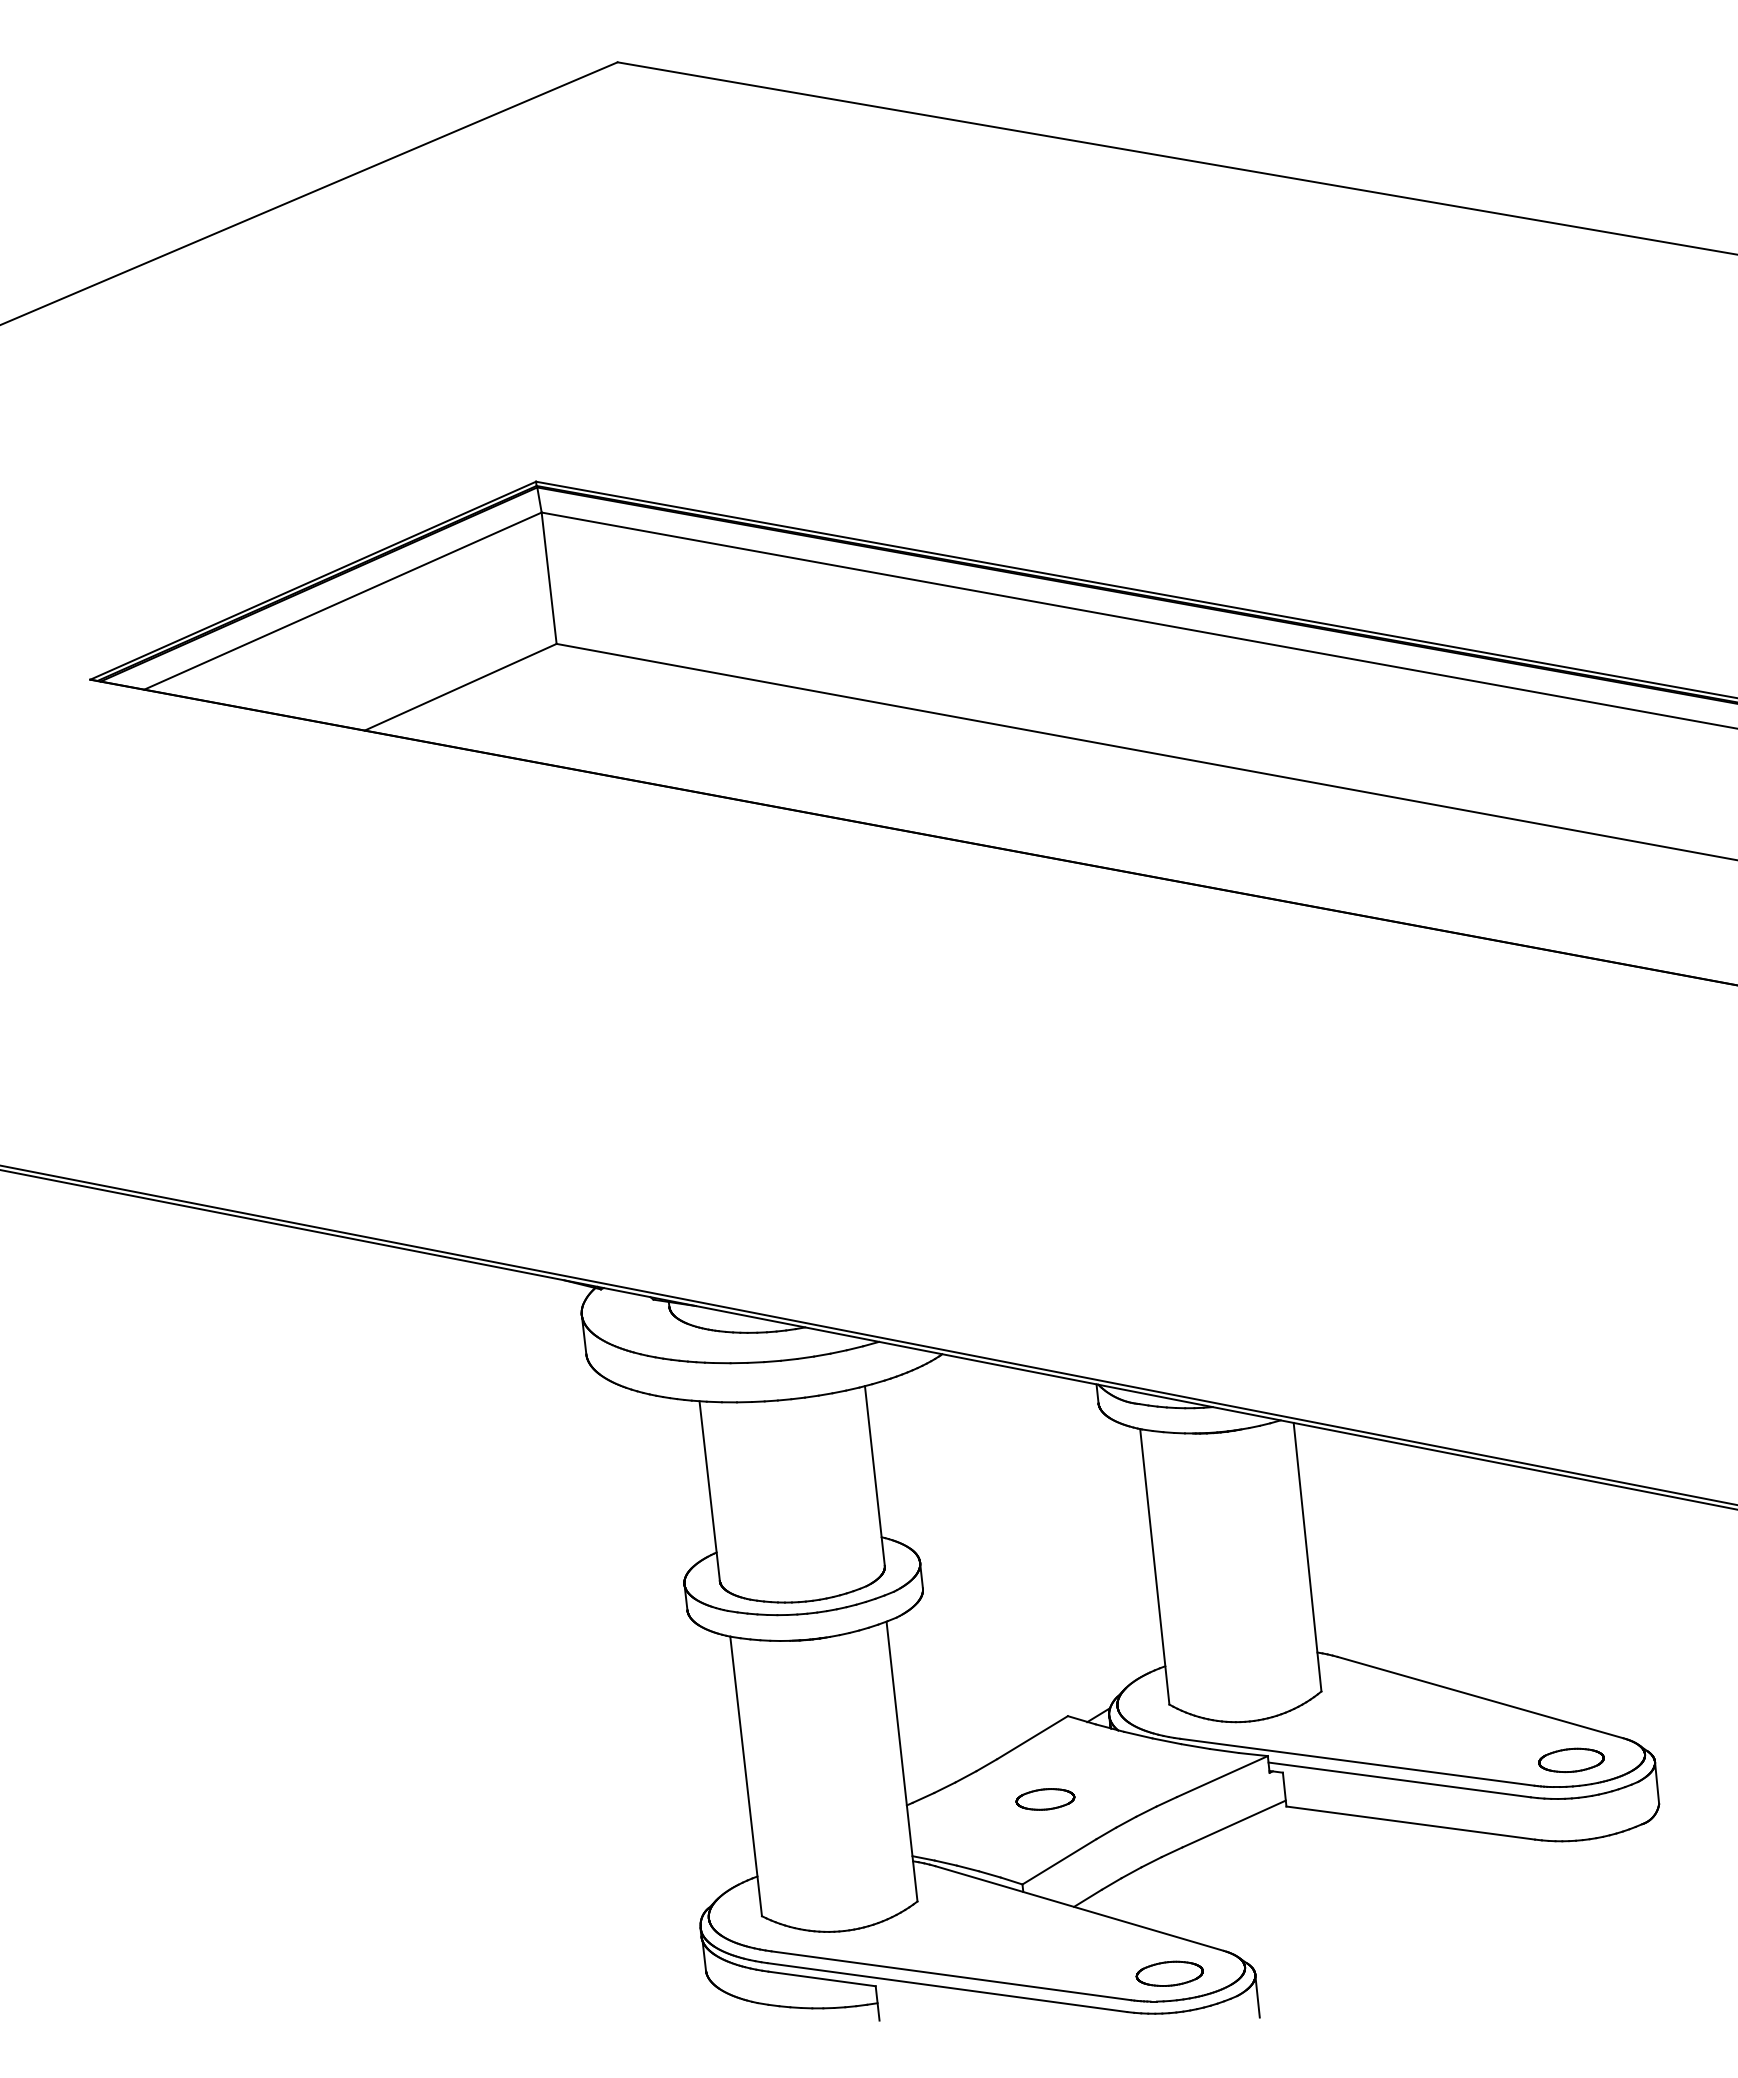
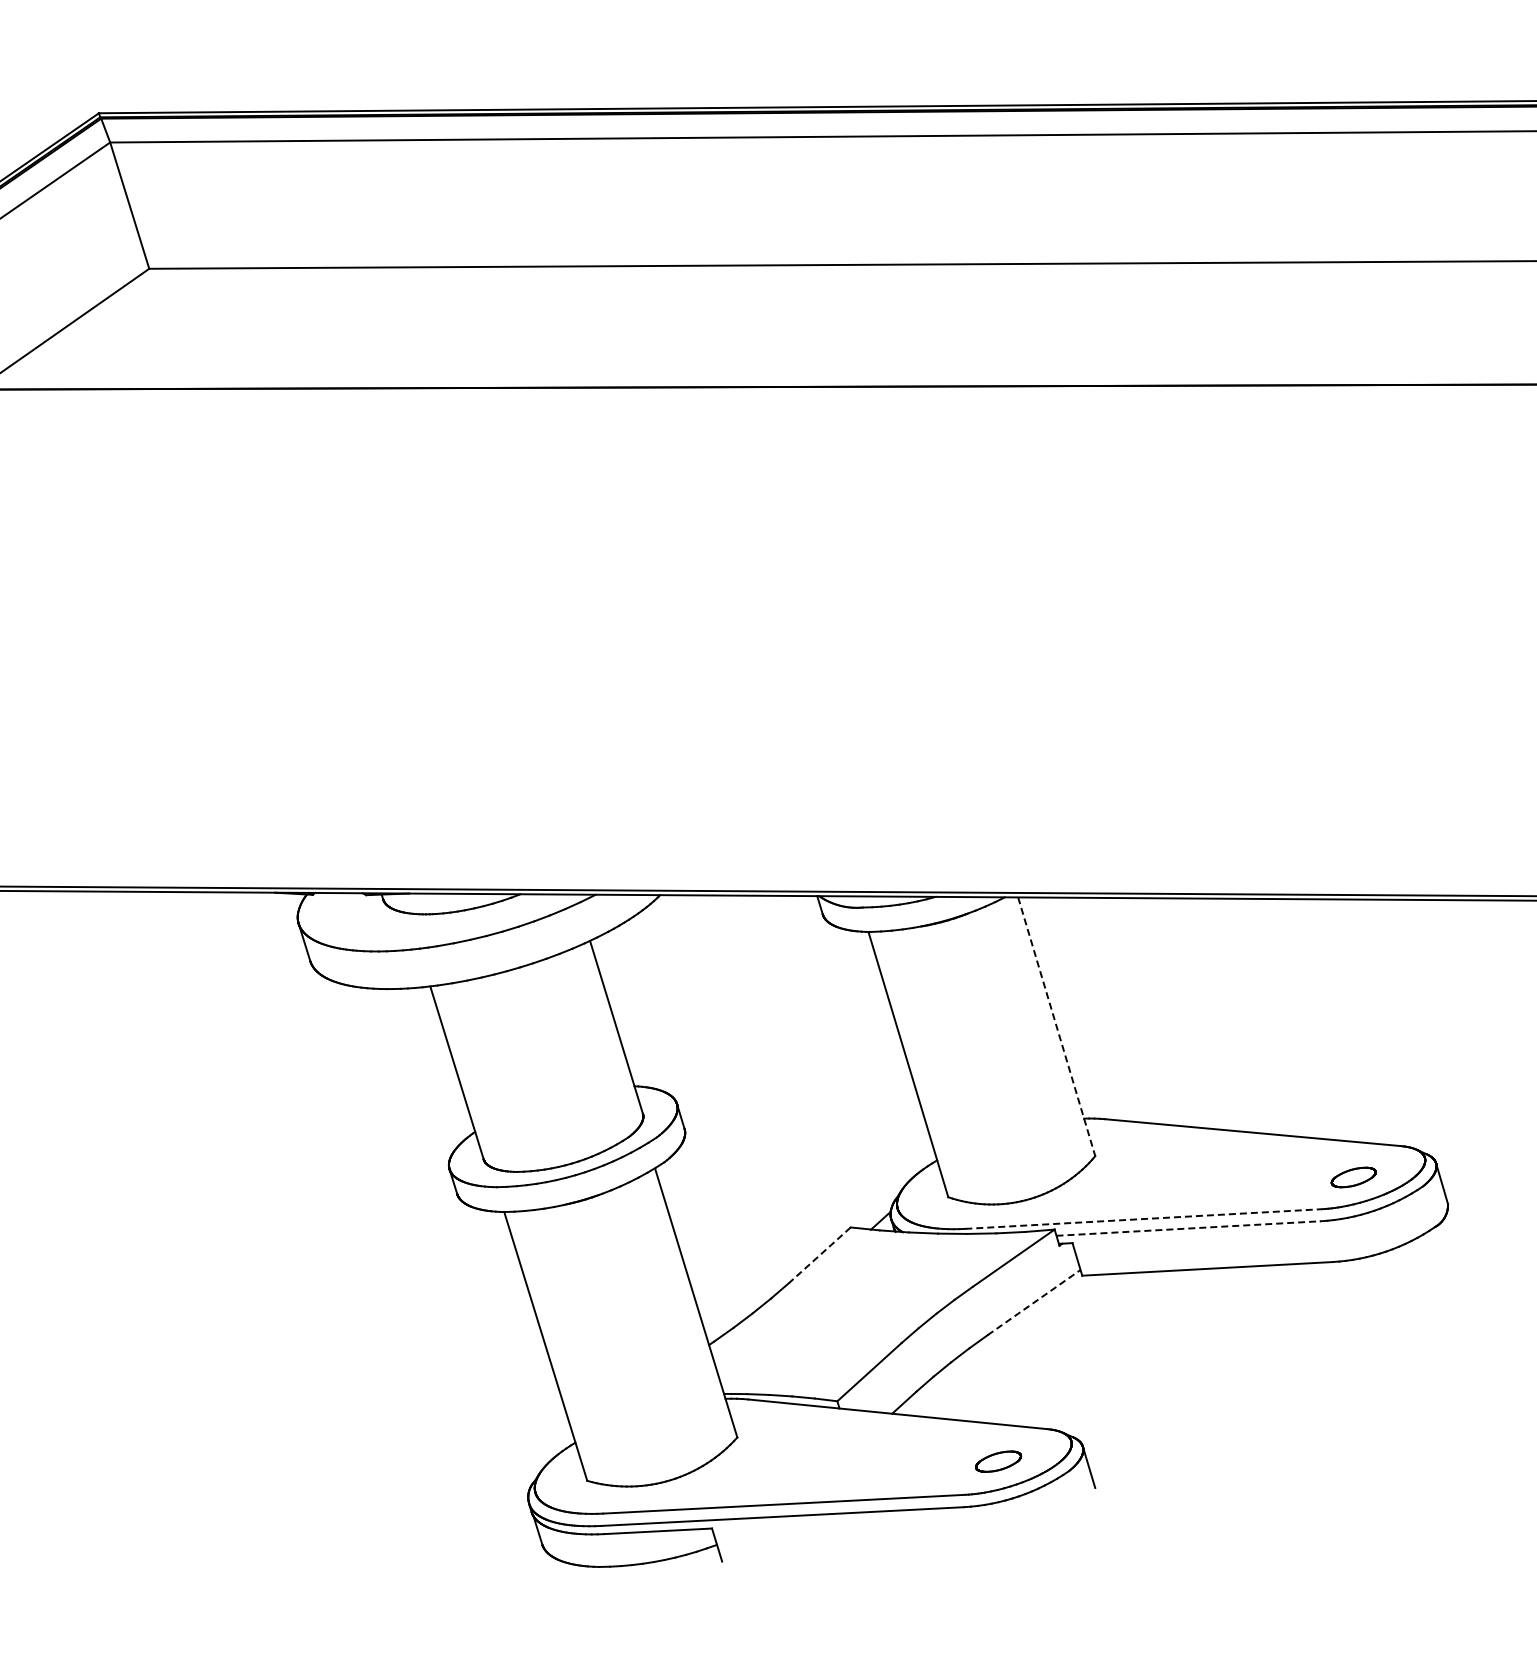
line: (1307, 1557) -> (1056, 1027), solid -> dashed
line: (1032, 1737) -> (819, 1255), solid -> dashed
part: (1571, 1760) -> (1353, 1177), size x0.7
line: (1357, 1762) -> (1143, 1219), solid -> dashed
line: (1400, 1779) -> (1189, 1227), solid -> dashed
part: (1045, 1799) -> (844, 1313), removed
line: (1234, 1824) -> (1034, 1303), solid -> dashed
part: (1169, 1973) -> (998, 1461), size x0.7

